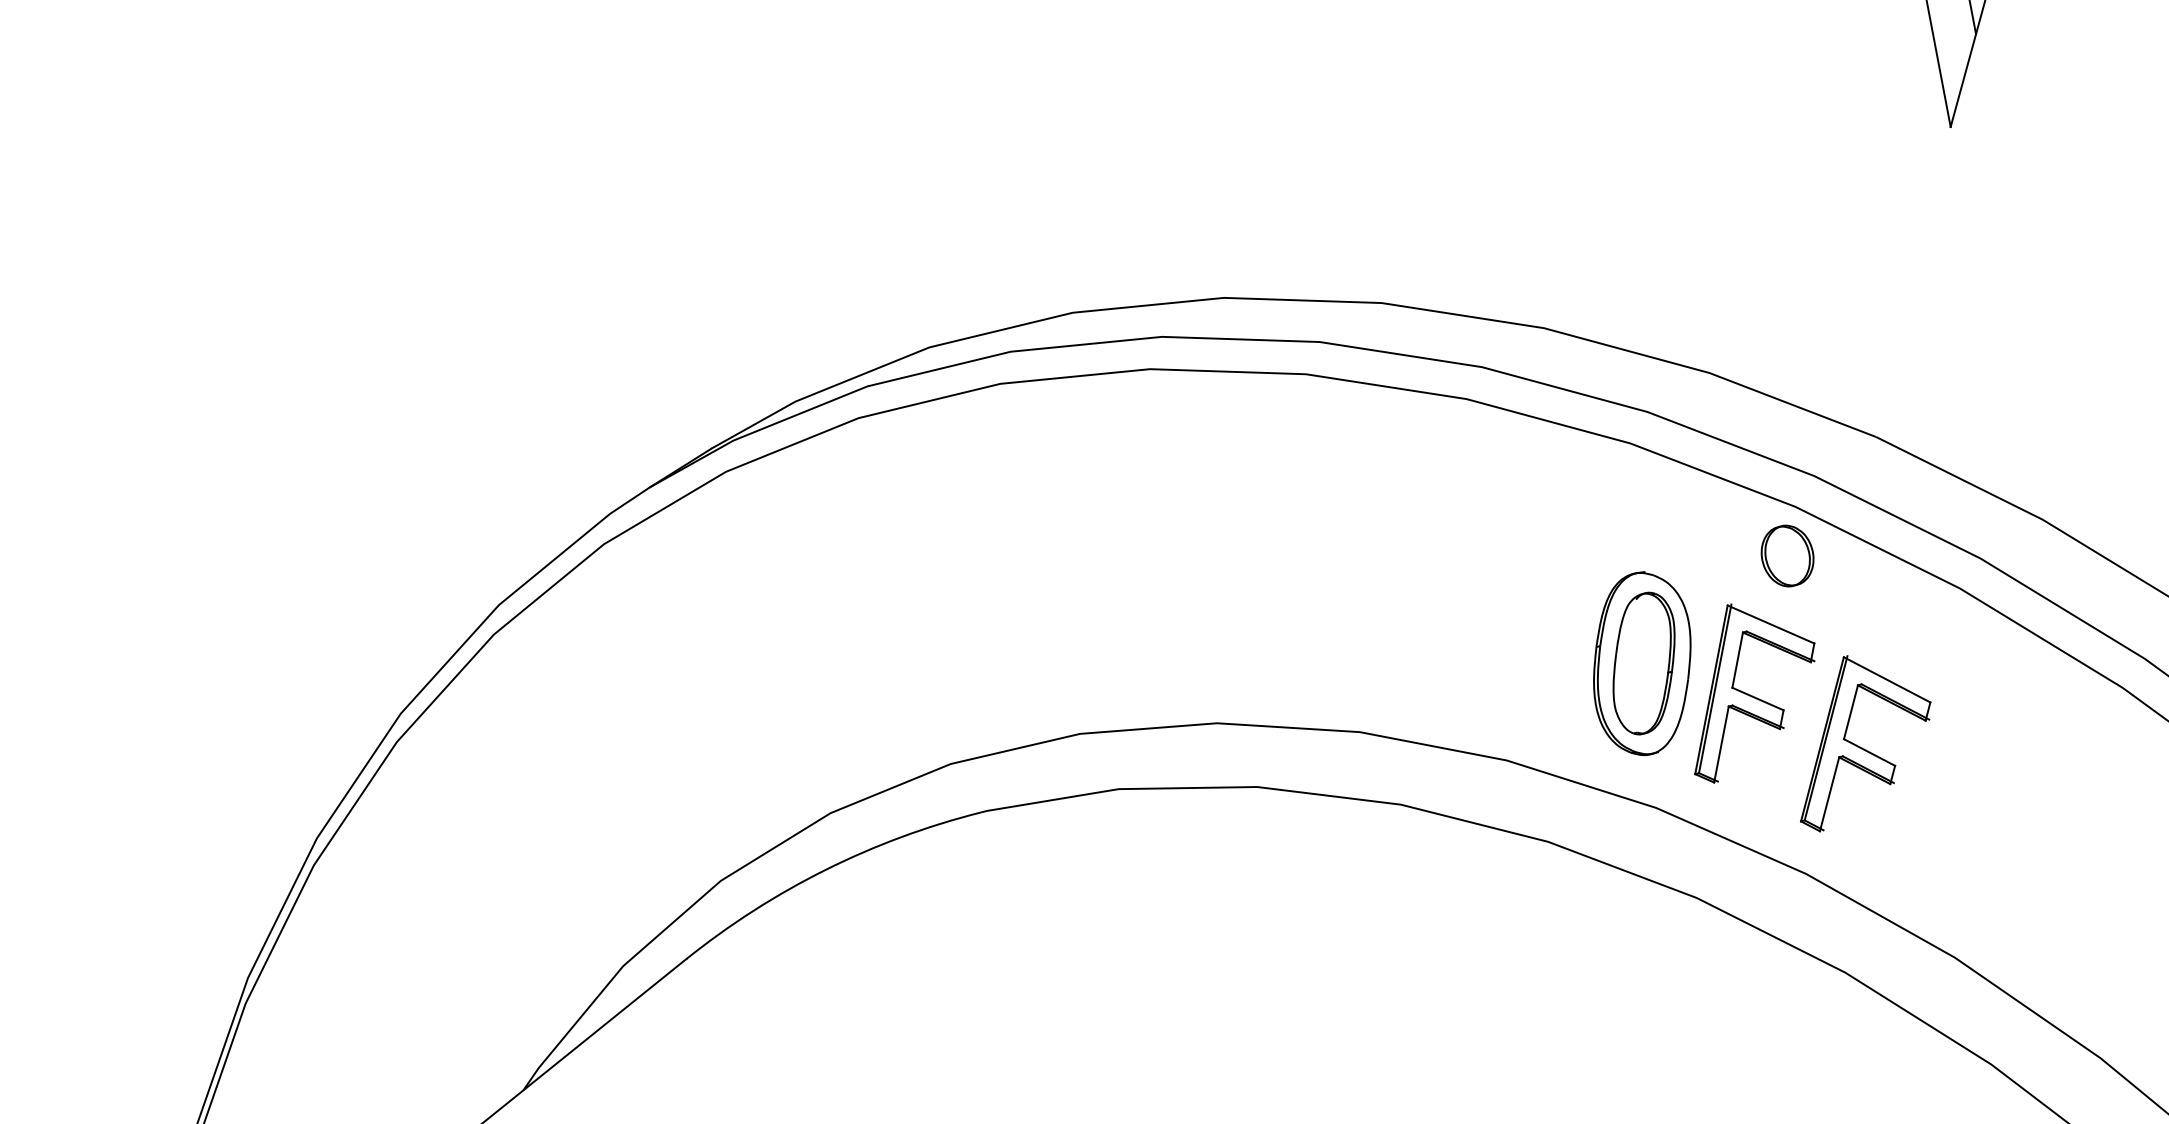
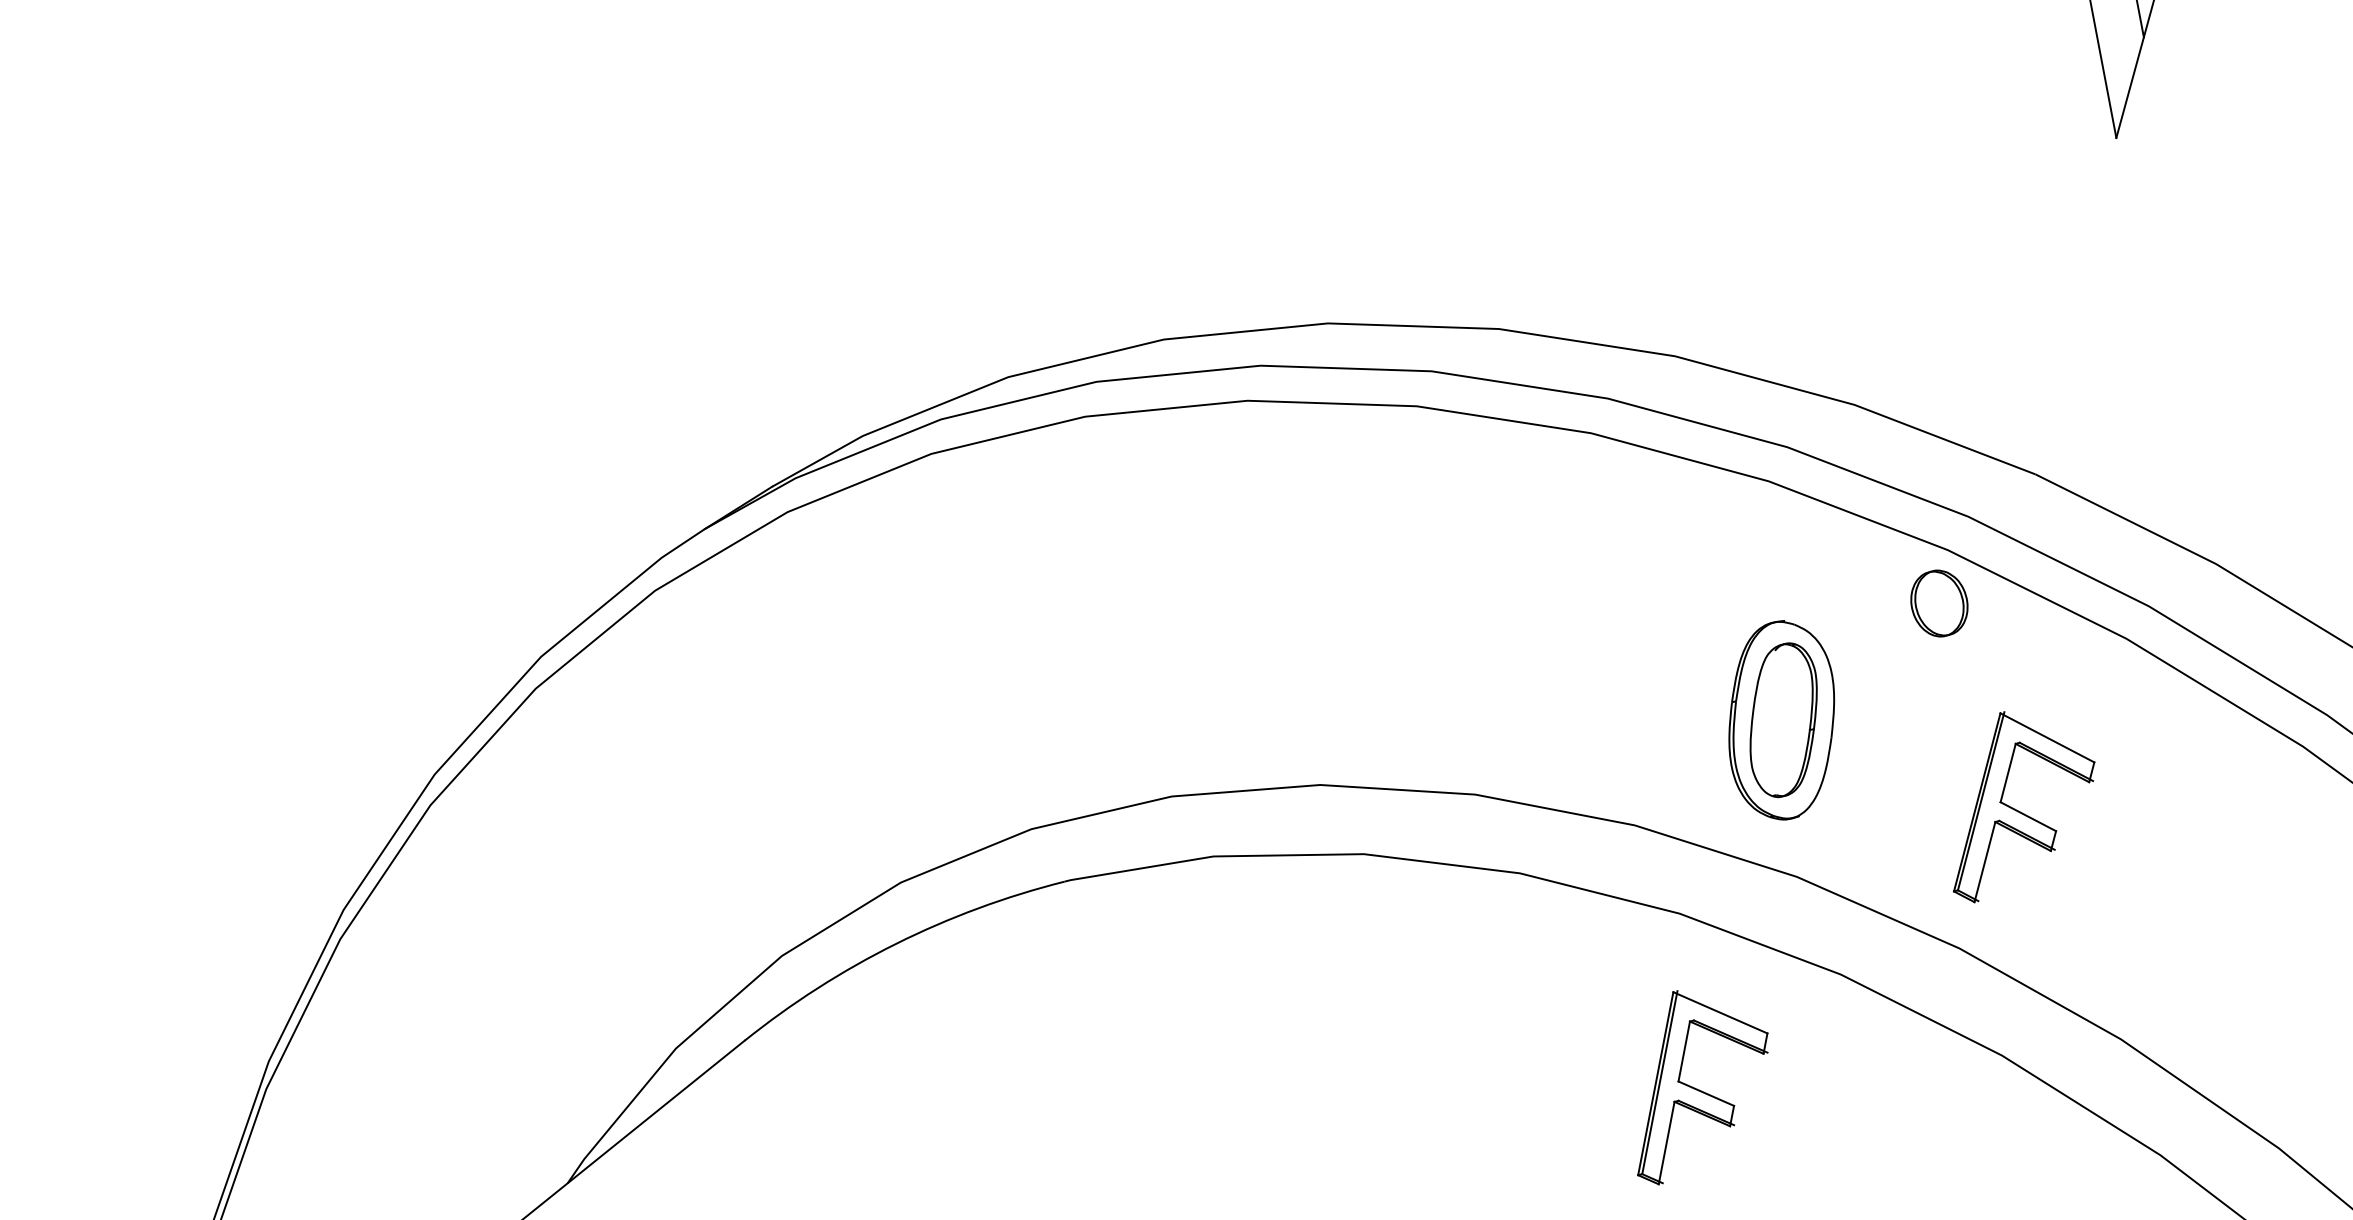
part: (1754, 693) -> (1702, 1087), moved

